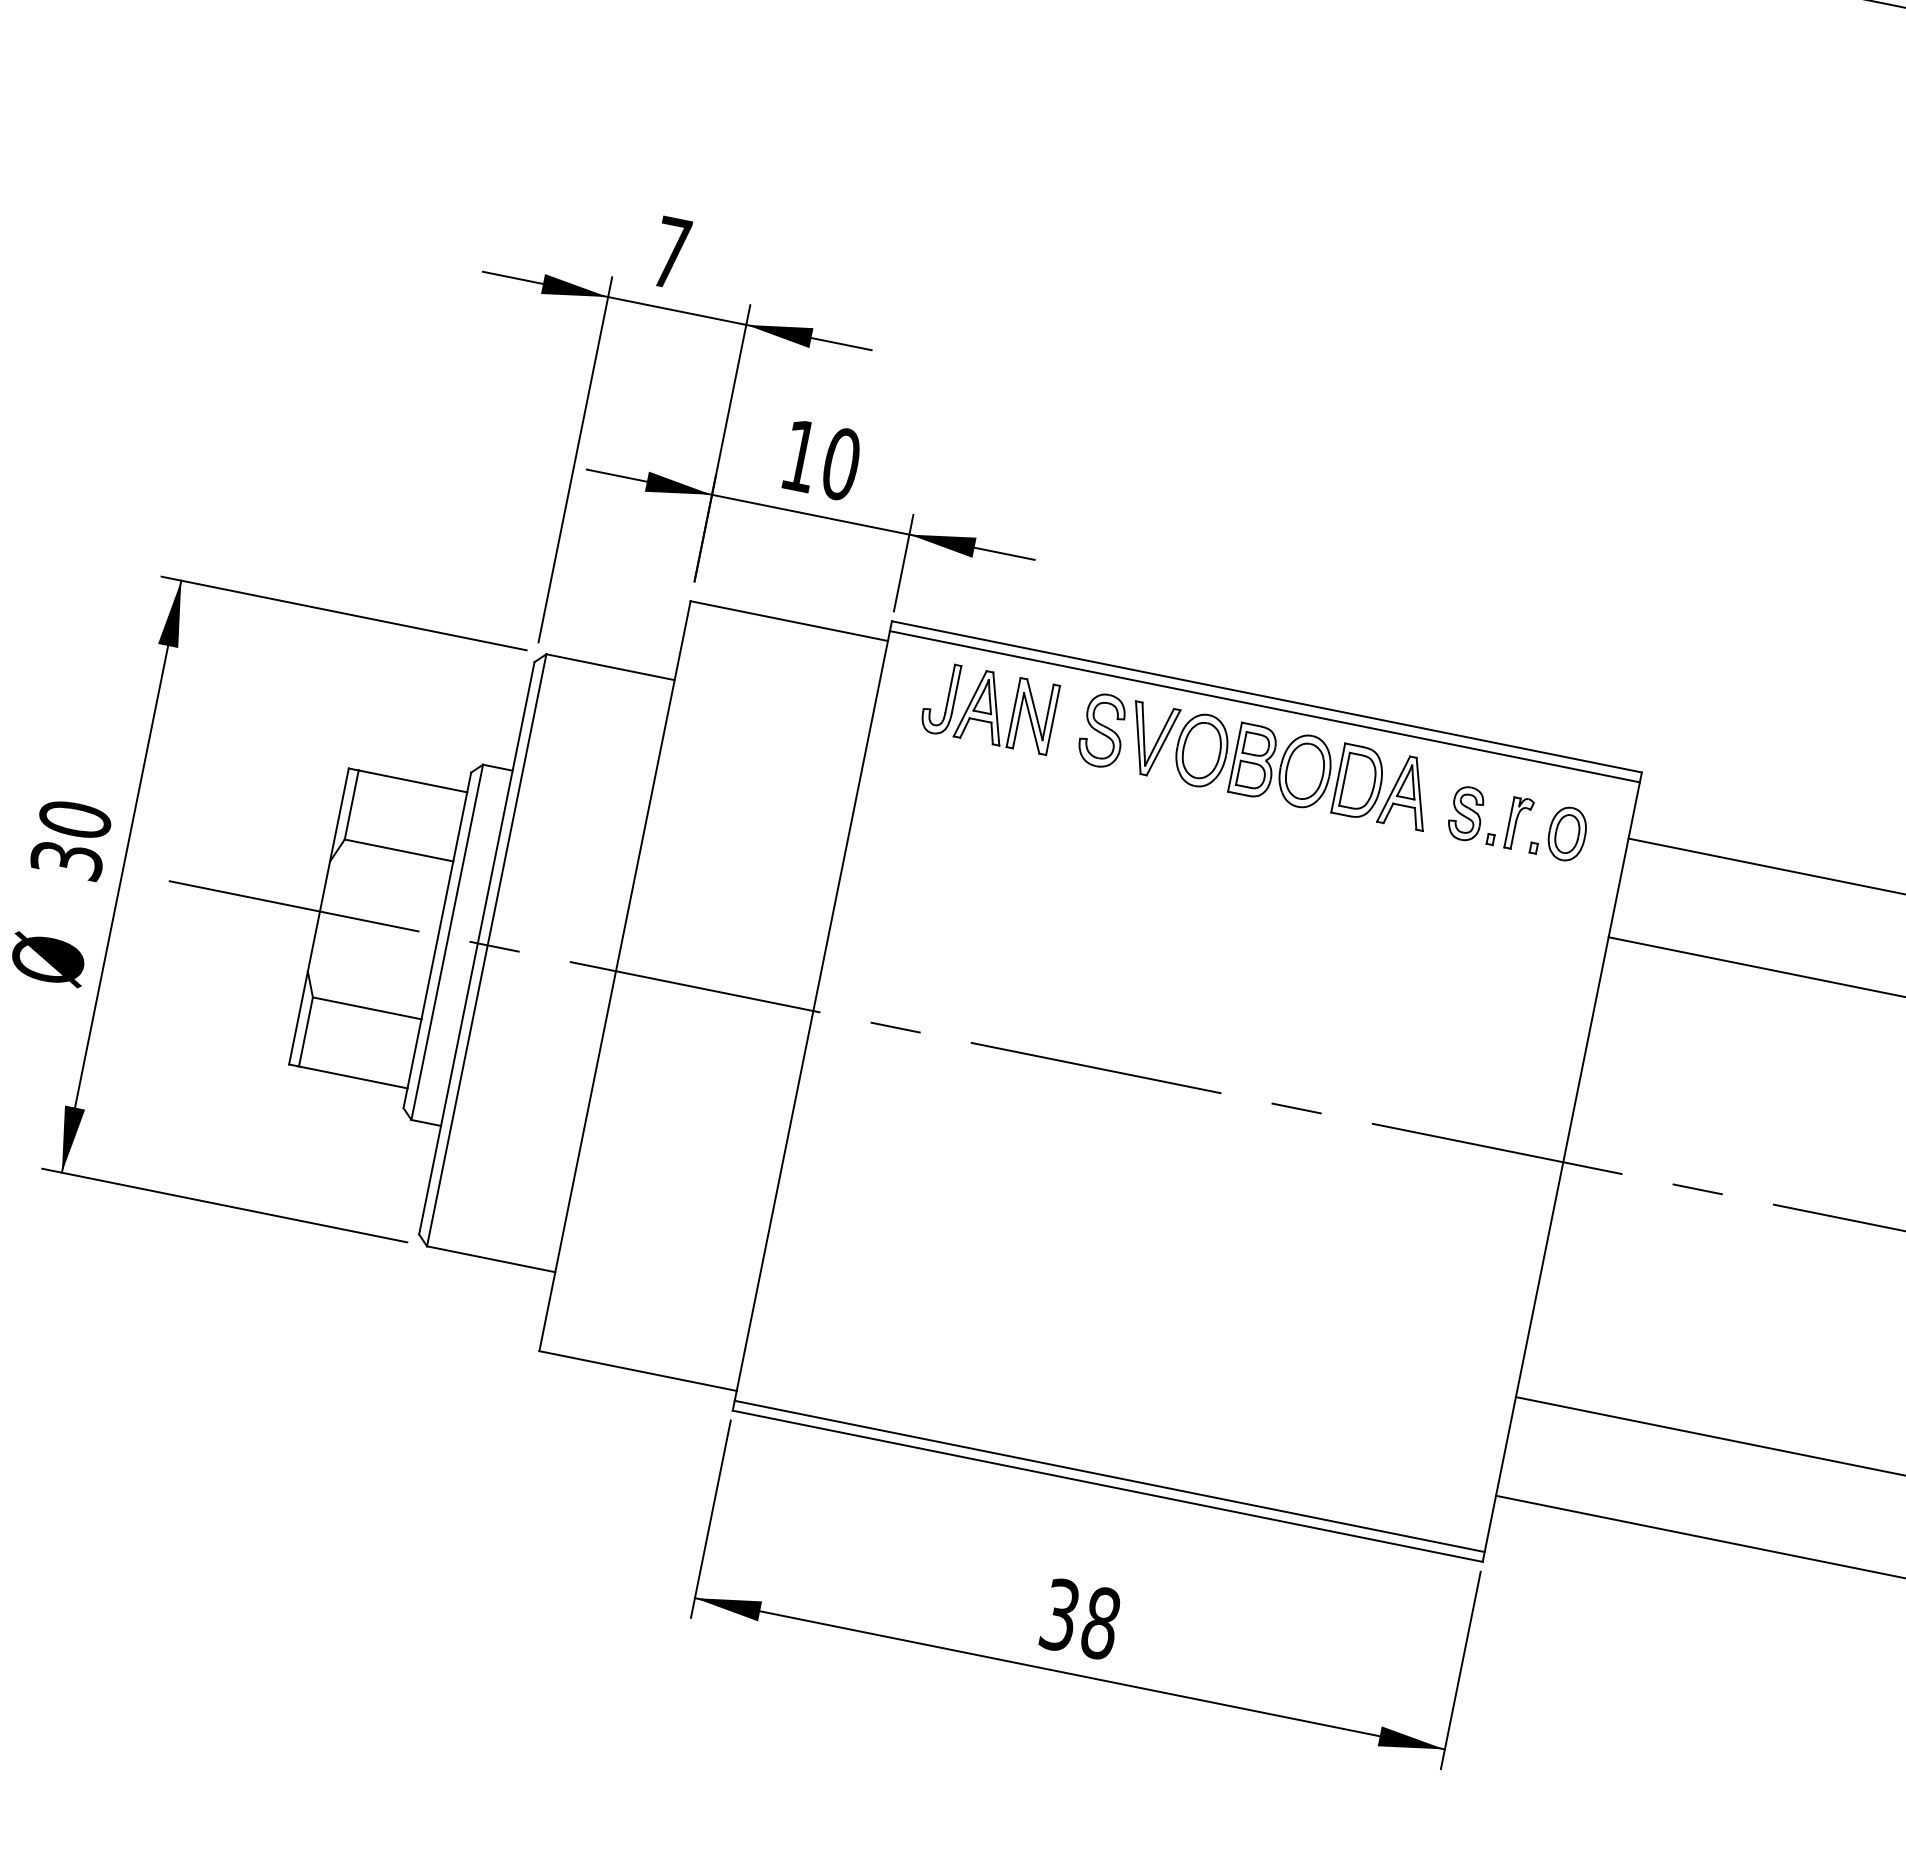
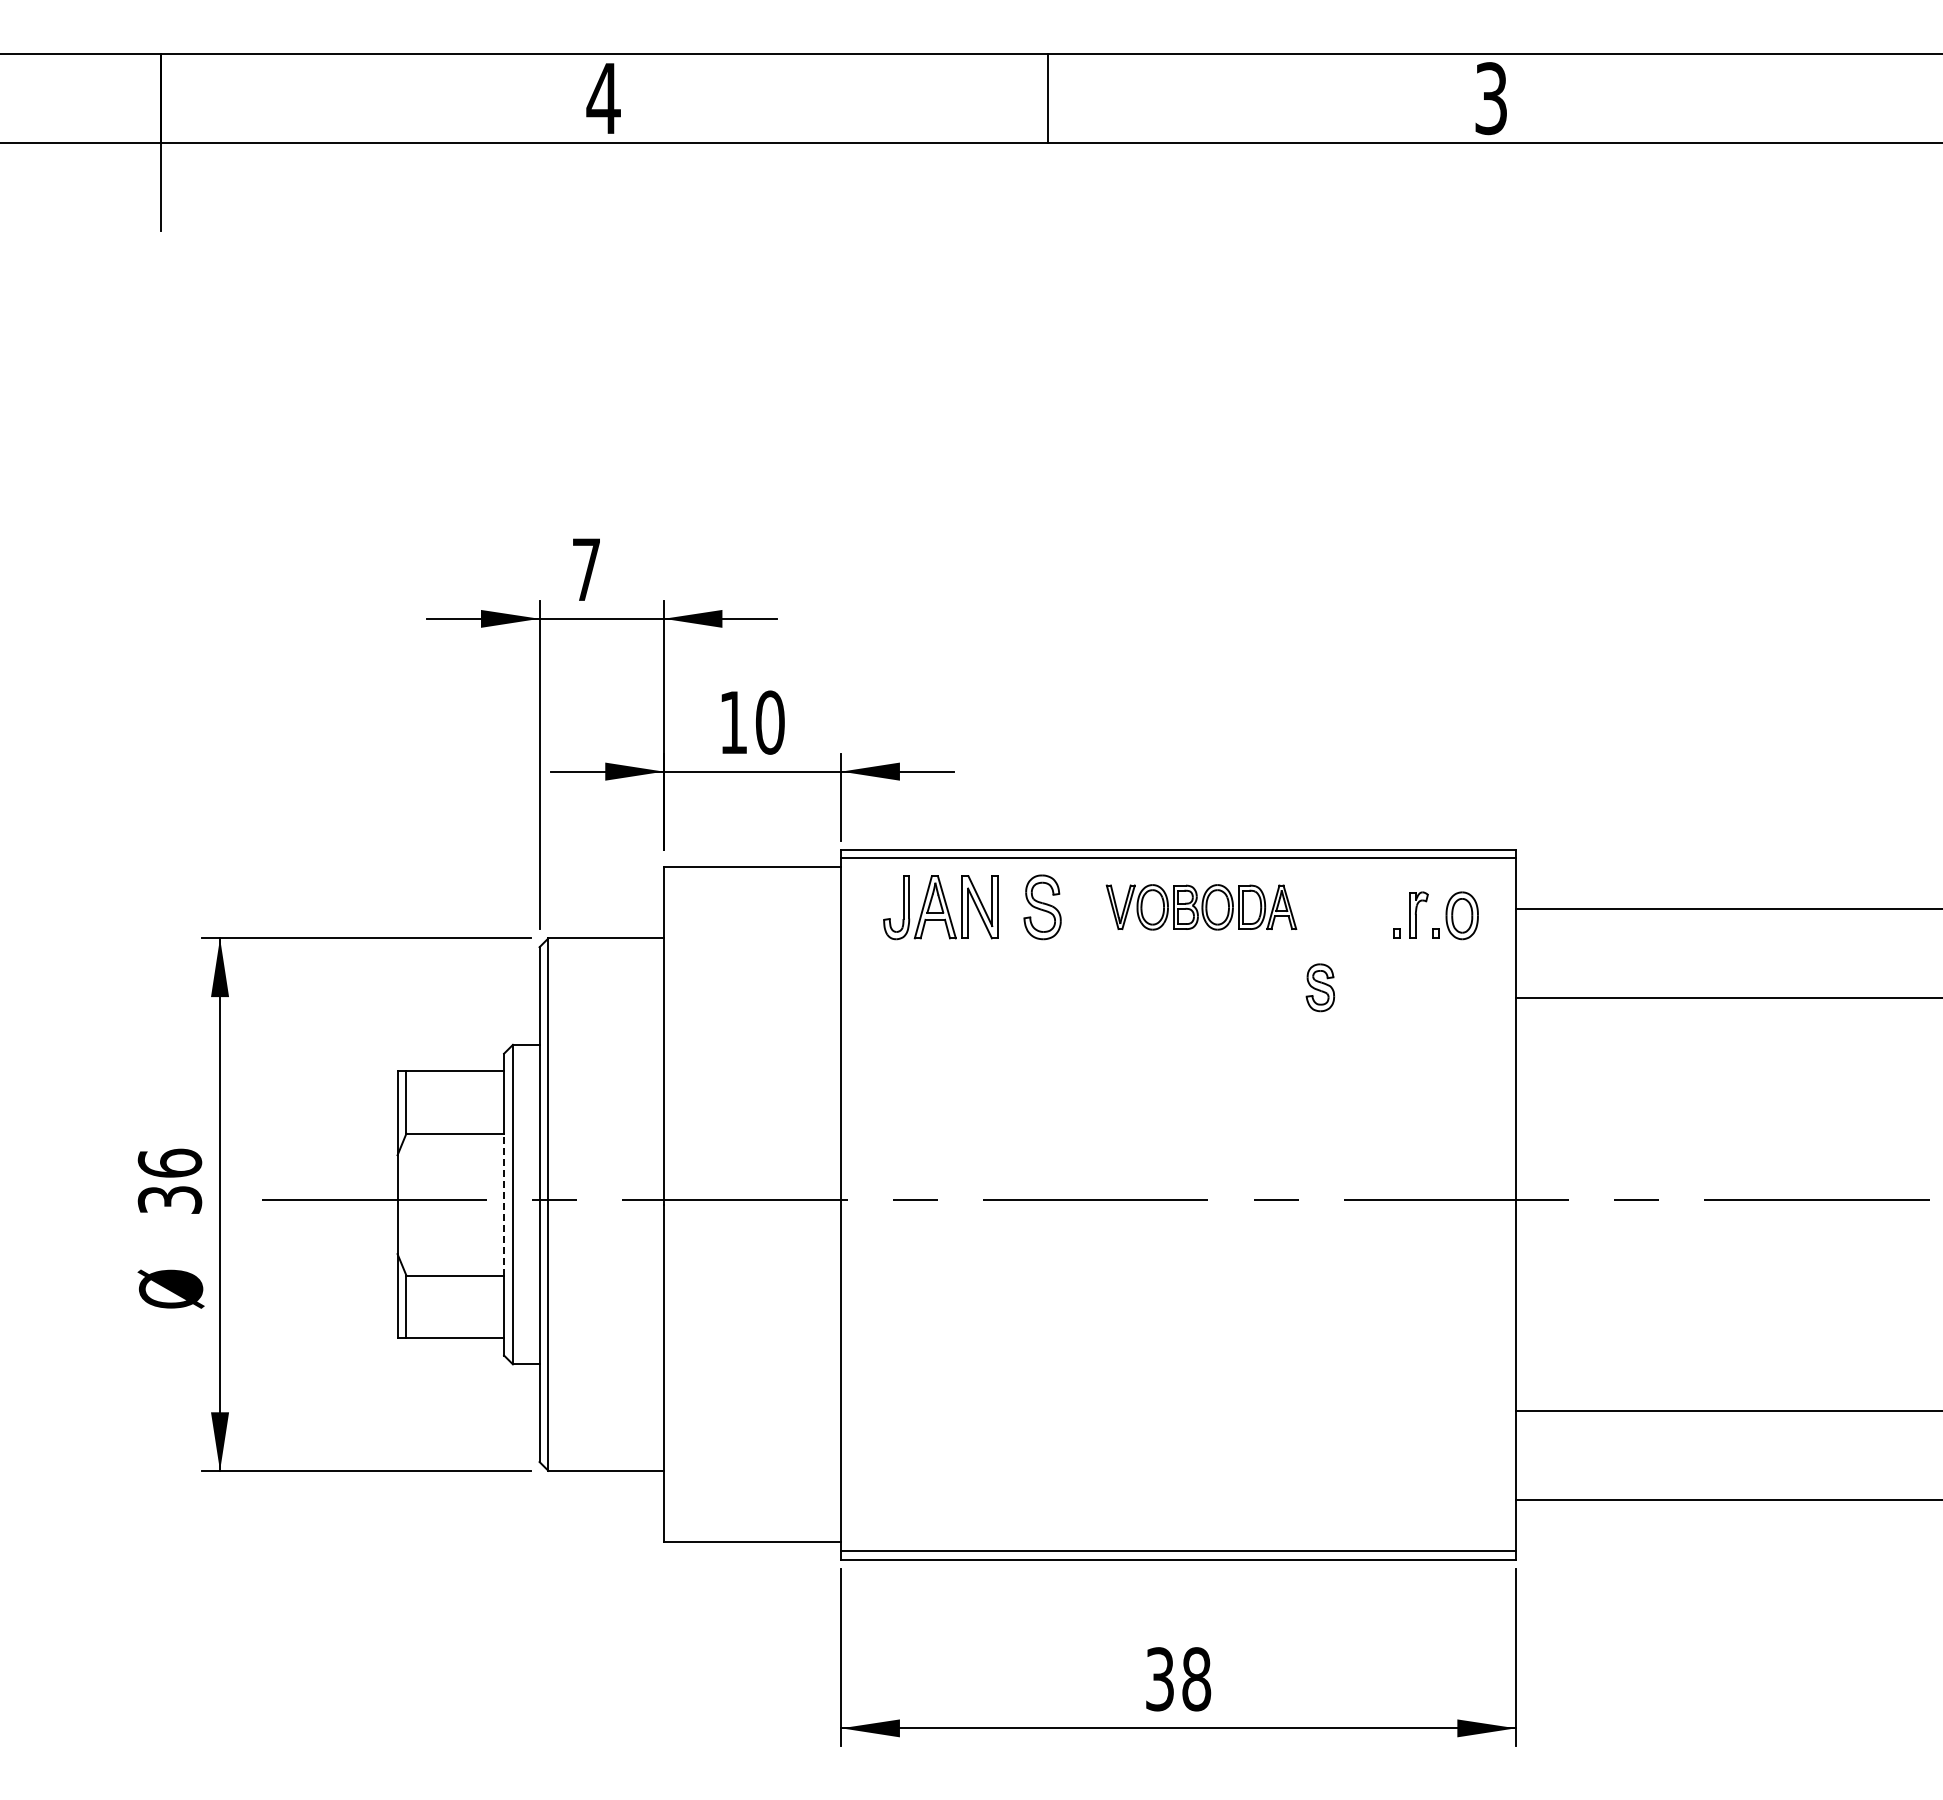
part: (1279, 766) -> (1201, 907), size x0.7
part: (1466, 813) -> (1320, 987), moved
text: (74, 818) -> (169, 1162), 30 -> 36
line: (437, 940) -> (504, 1204), solid -> dashed

